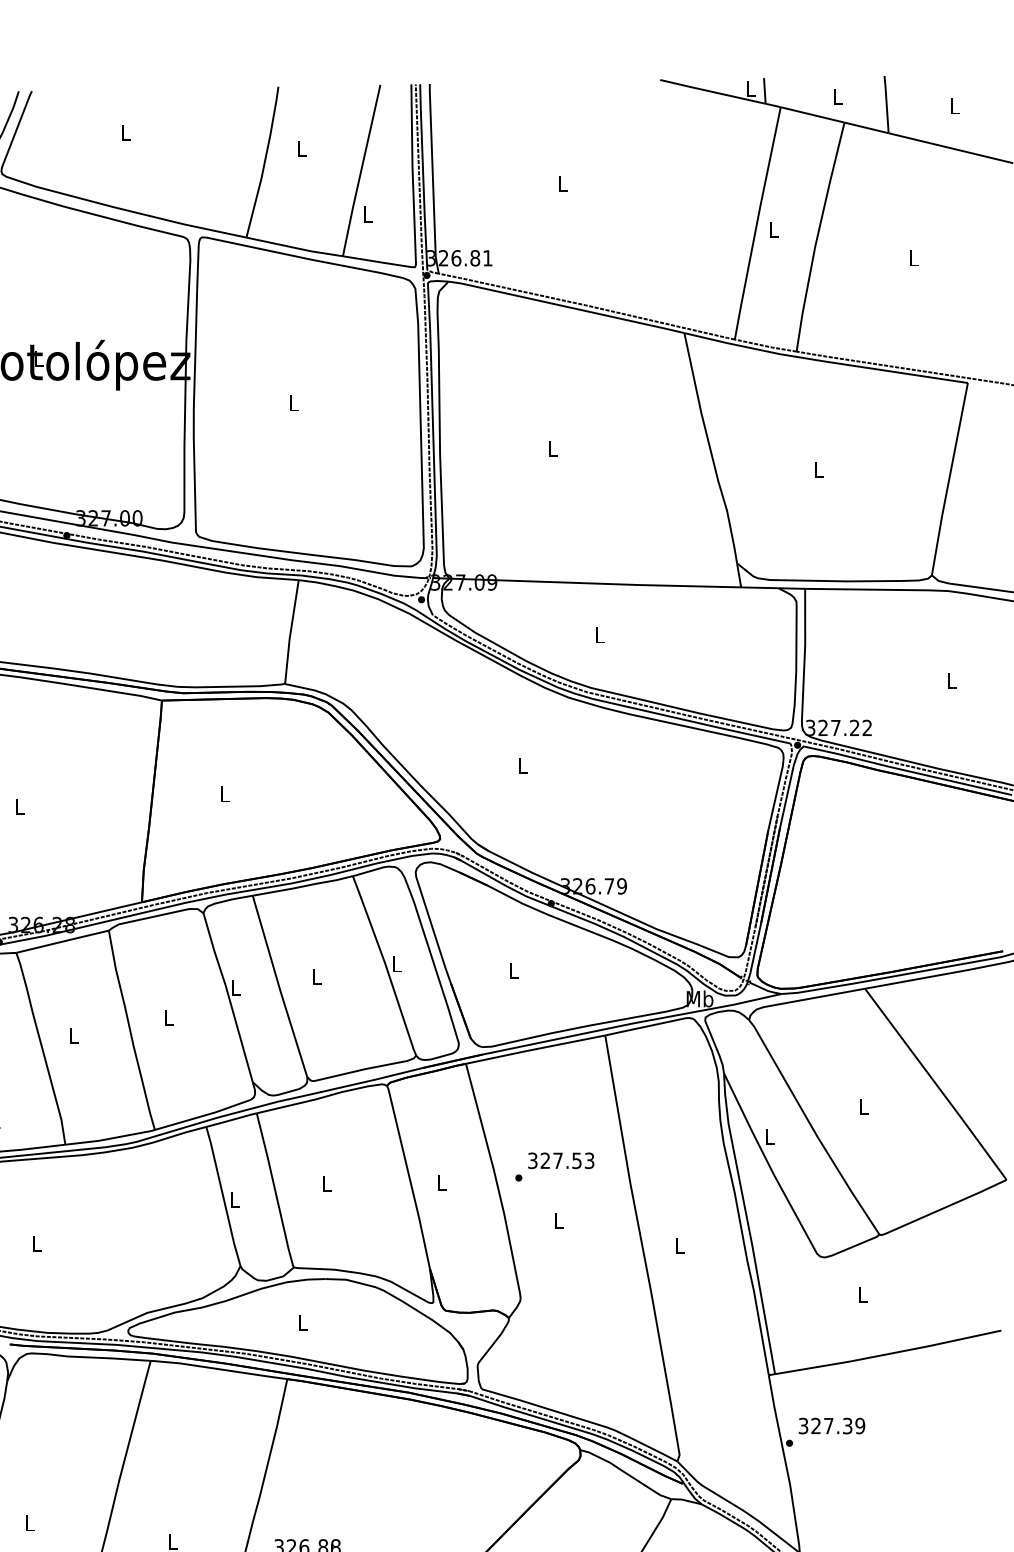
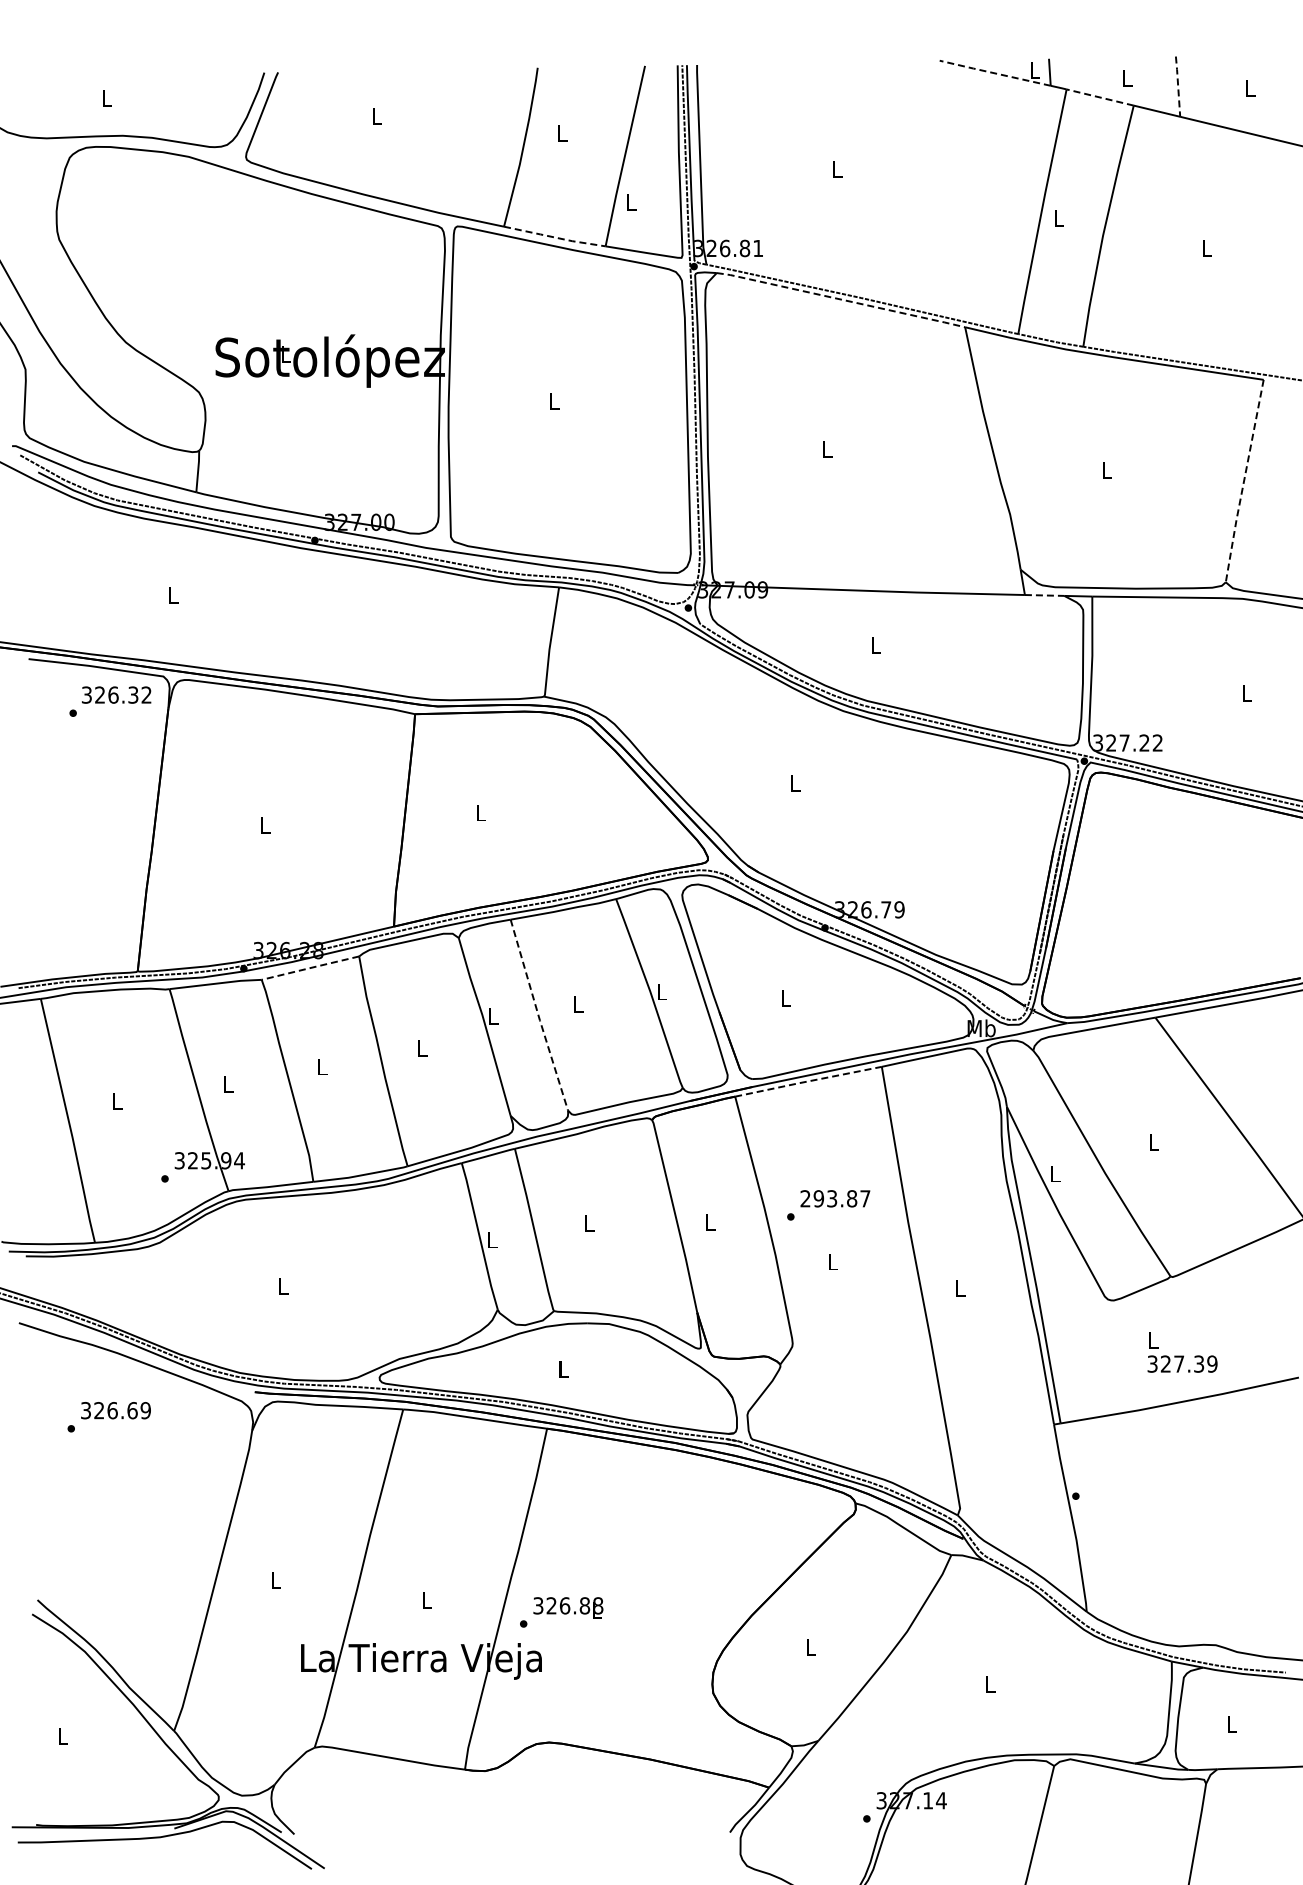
line: (712, 92) -> (994, 73), solid -> dashed
line: (886, 104) -> (1178, 86), solid -> dashed
line: (812, 114) -> (1100, 97), solid -> dashed
line: (294, 247) -> (554, 237), solid -> dashed
line: (566, 306) -> (841, 299), solid -> dashed
line: (949, 479) -> (1244, 481), solid -> dashed
line: (759, 587) -> (1044, 595), solid -> dashed
line: (63, 941) -> (311, 967), solid -> dashed
line: (279, 987) -> (538, 1016), solid -> dashed
line: (534, 1049) -> (807, 1081), solid -> dashed
text: (561, 1160) -> (835, 1198), 327.53 -> 293.87
text: (831, 1425) -> (1182, 1363), moved

